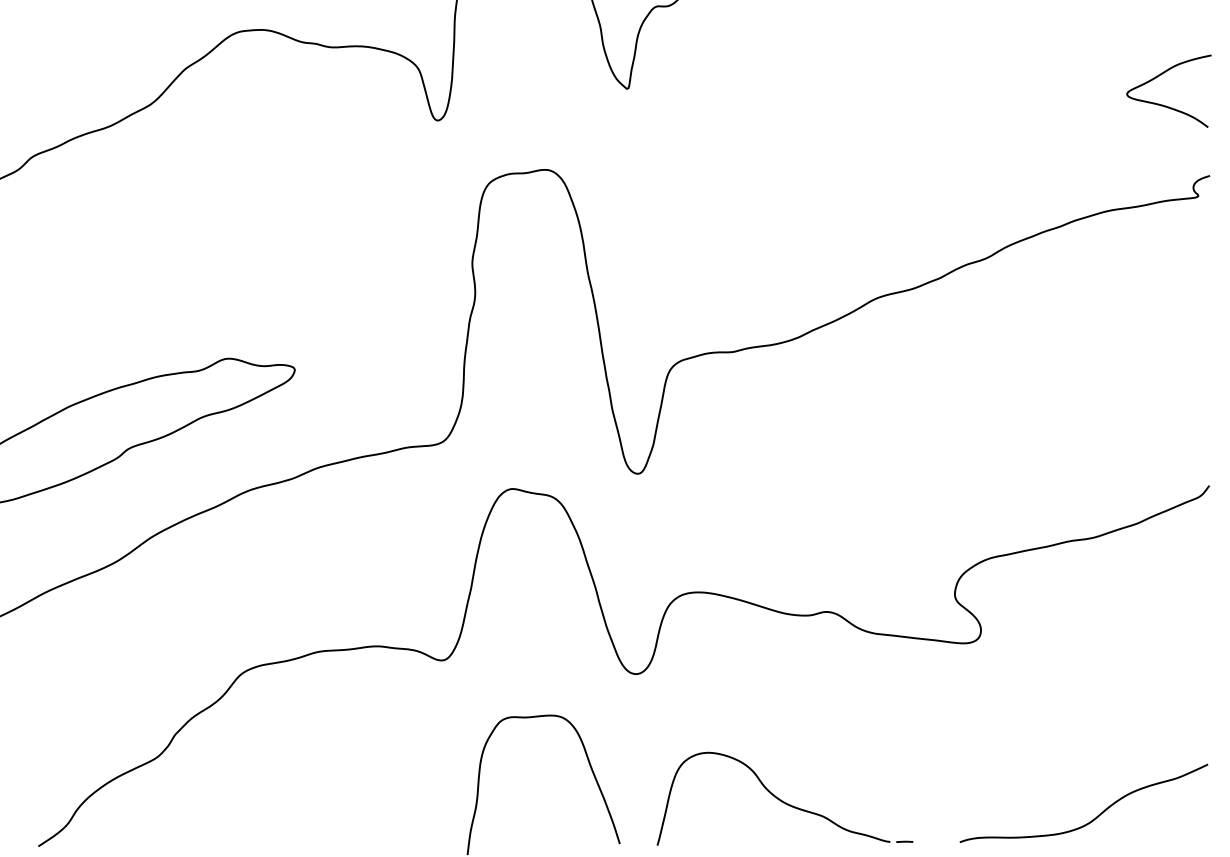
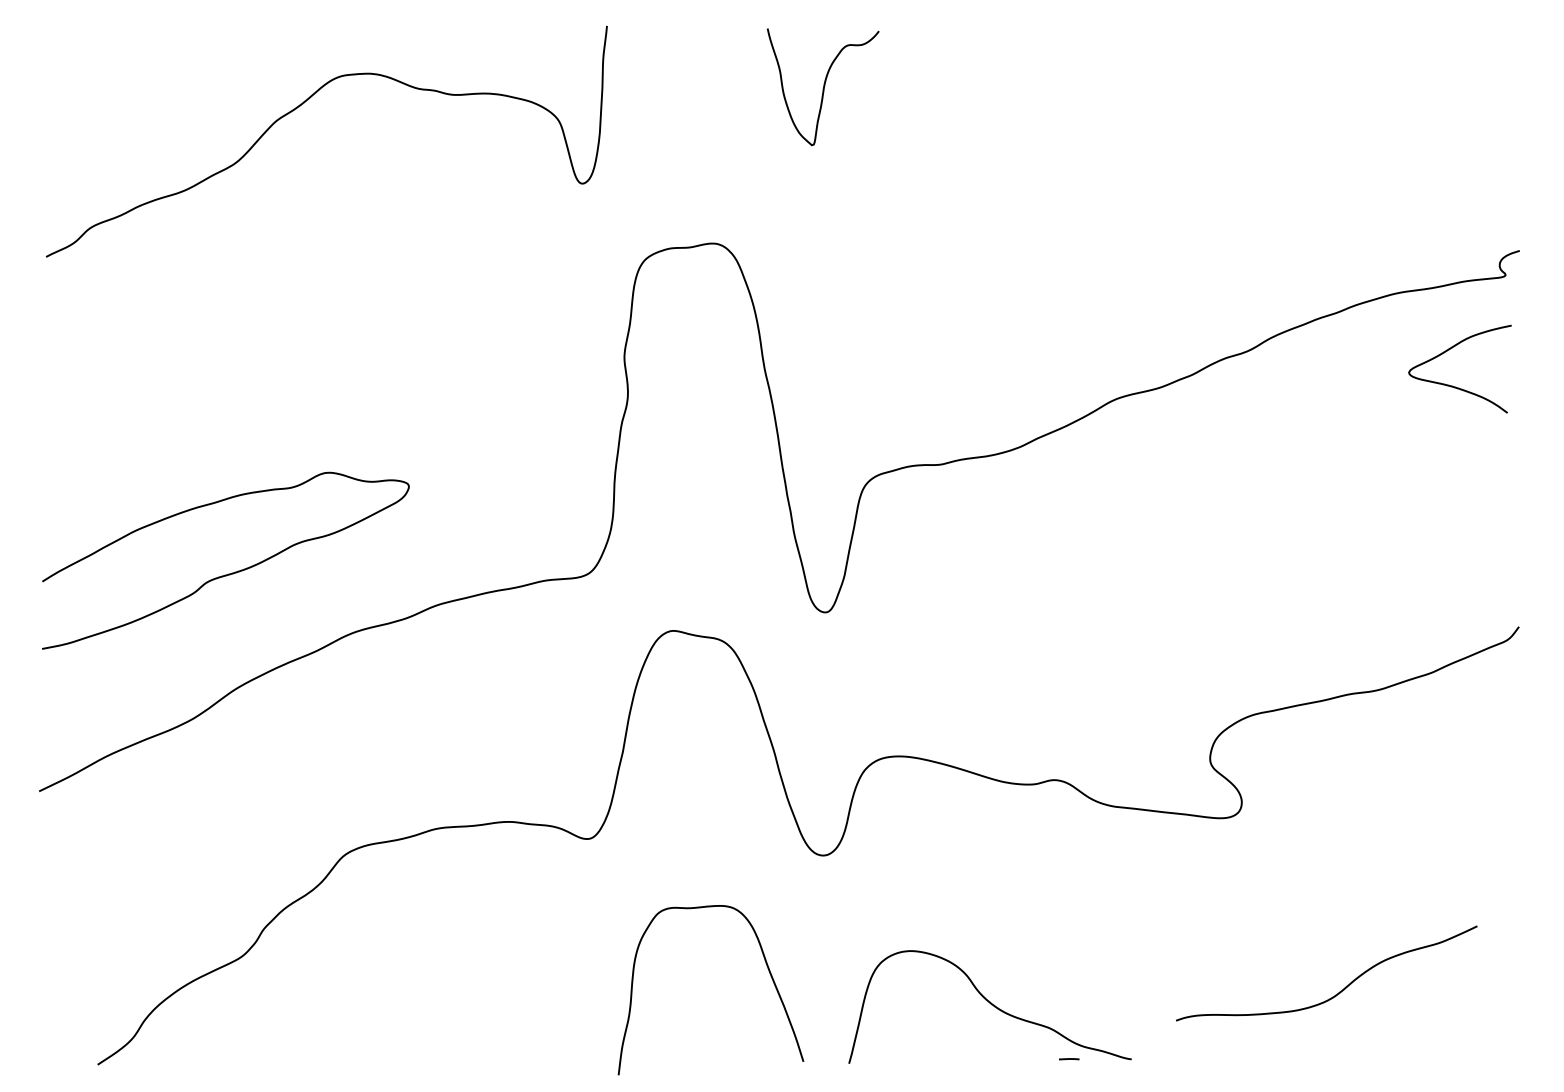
curve: (1162, 104) -> (1452, 385), moved
curve: (1094, 818) -> (1339, 991), moved
line: (904, 842) -> (1069, 1059), moved

